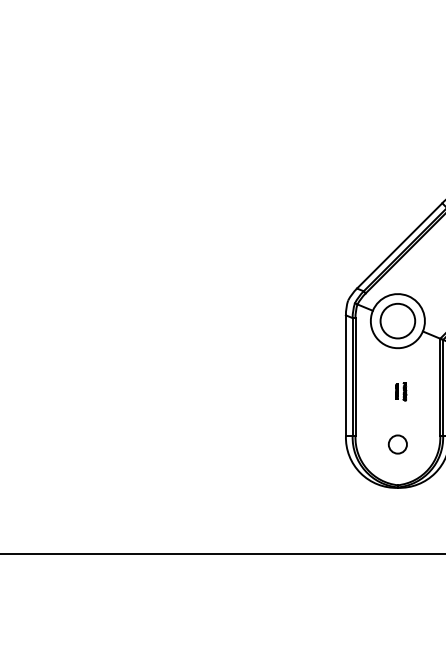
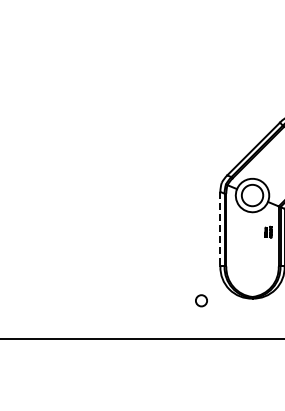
line: (346, 376) -> (220, 229), solid -> dashed
part: (401, 390) -> (268, 231), moved
circle: (397, 444) -> (201, 300), moved

